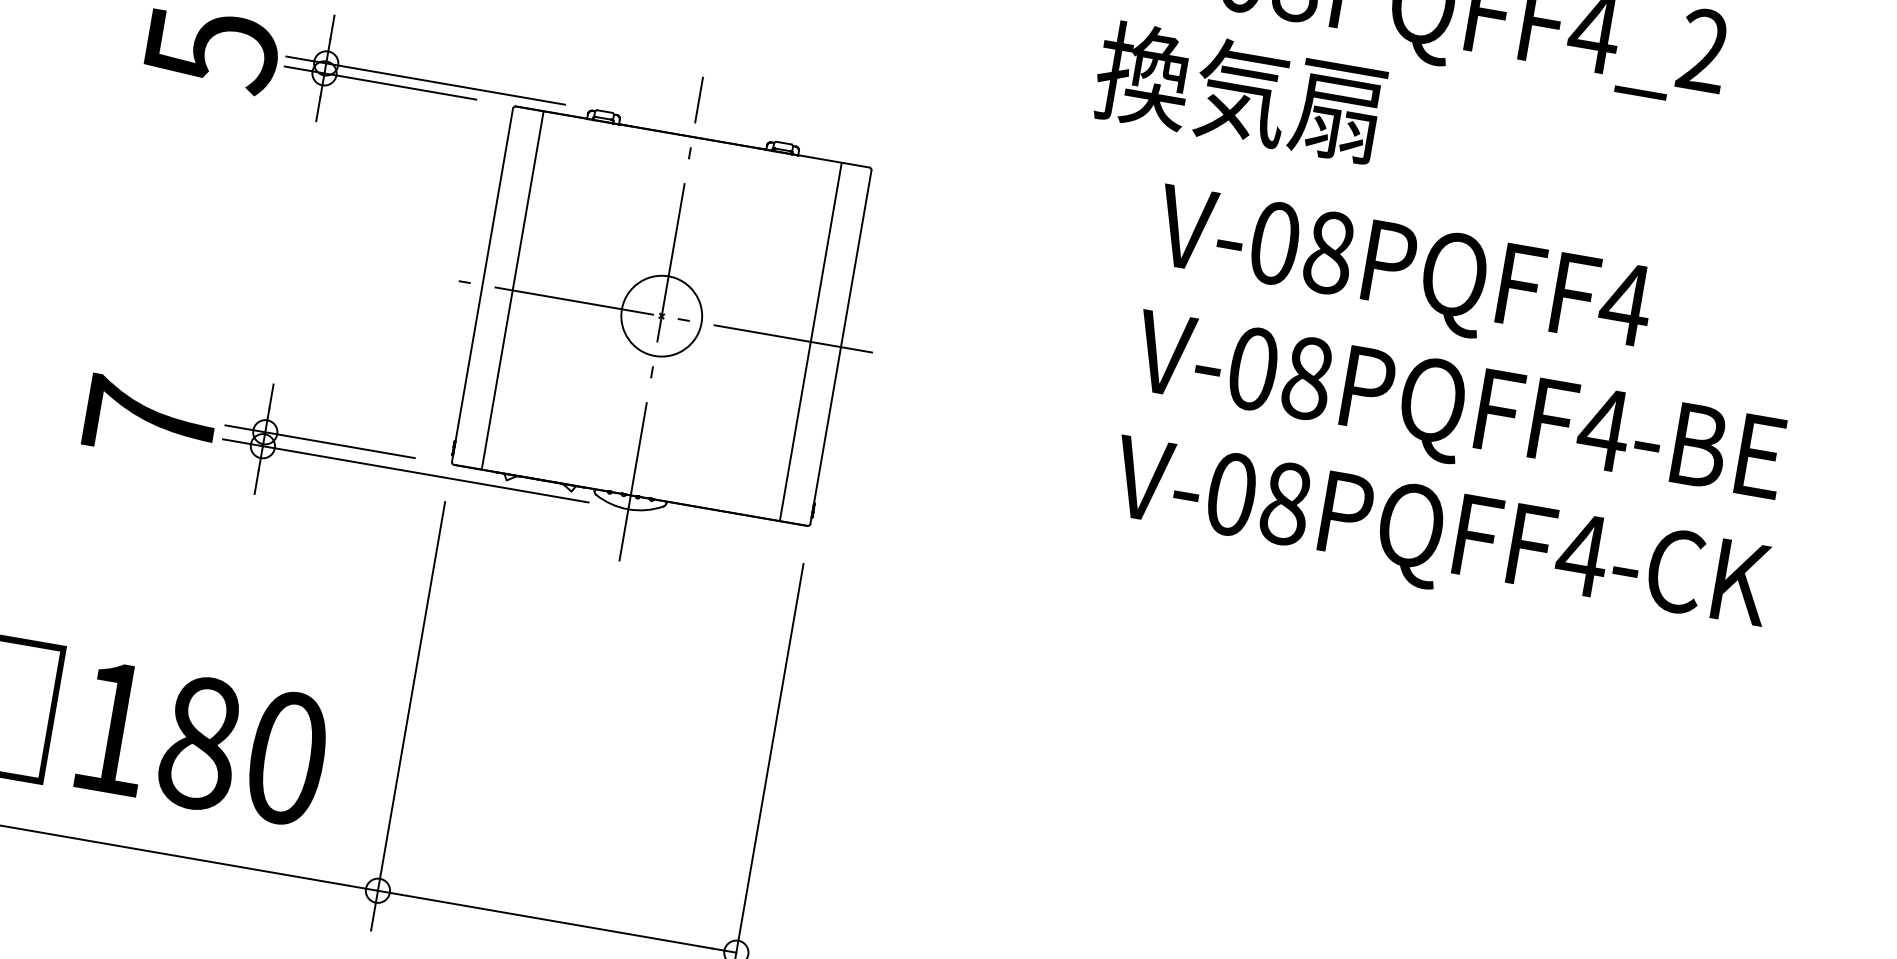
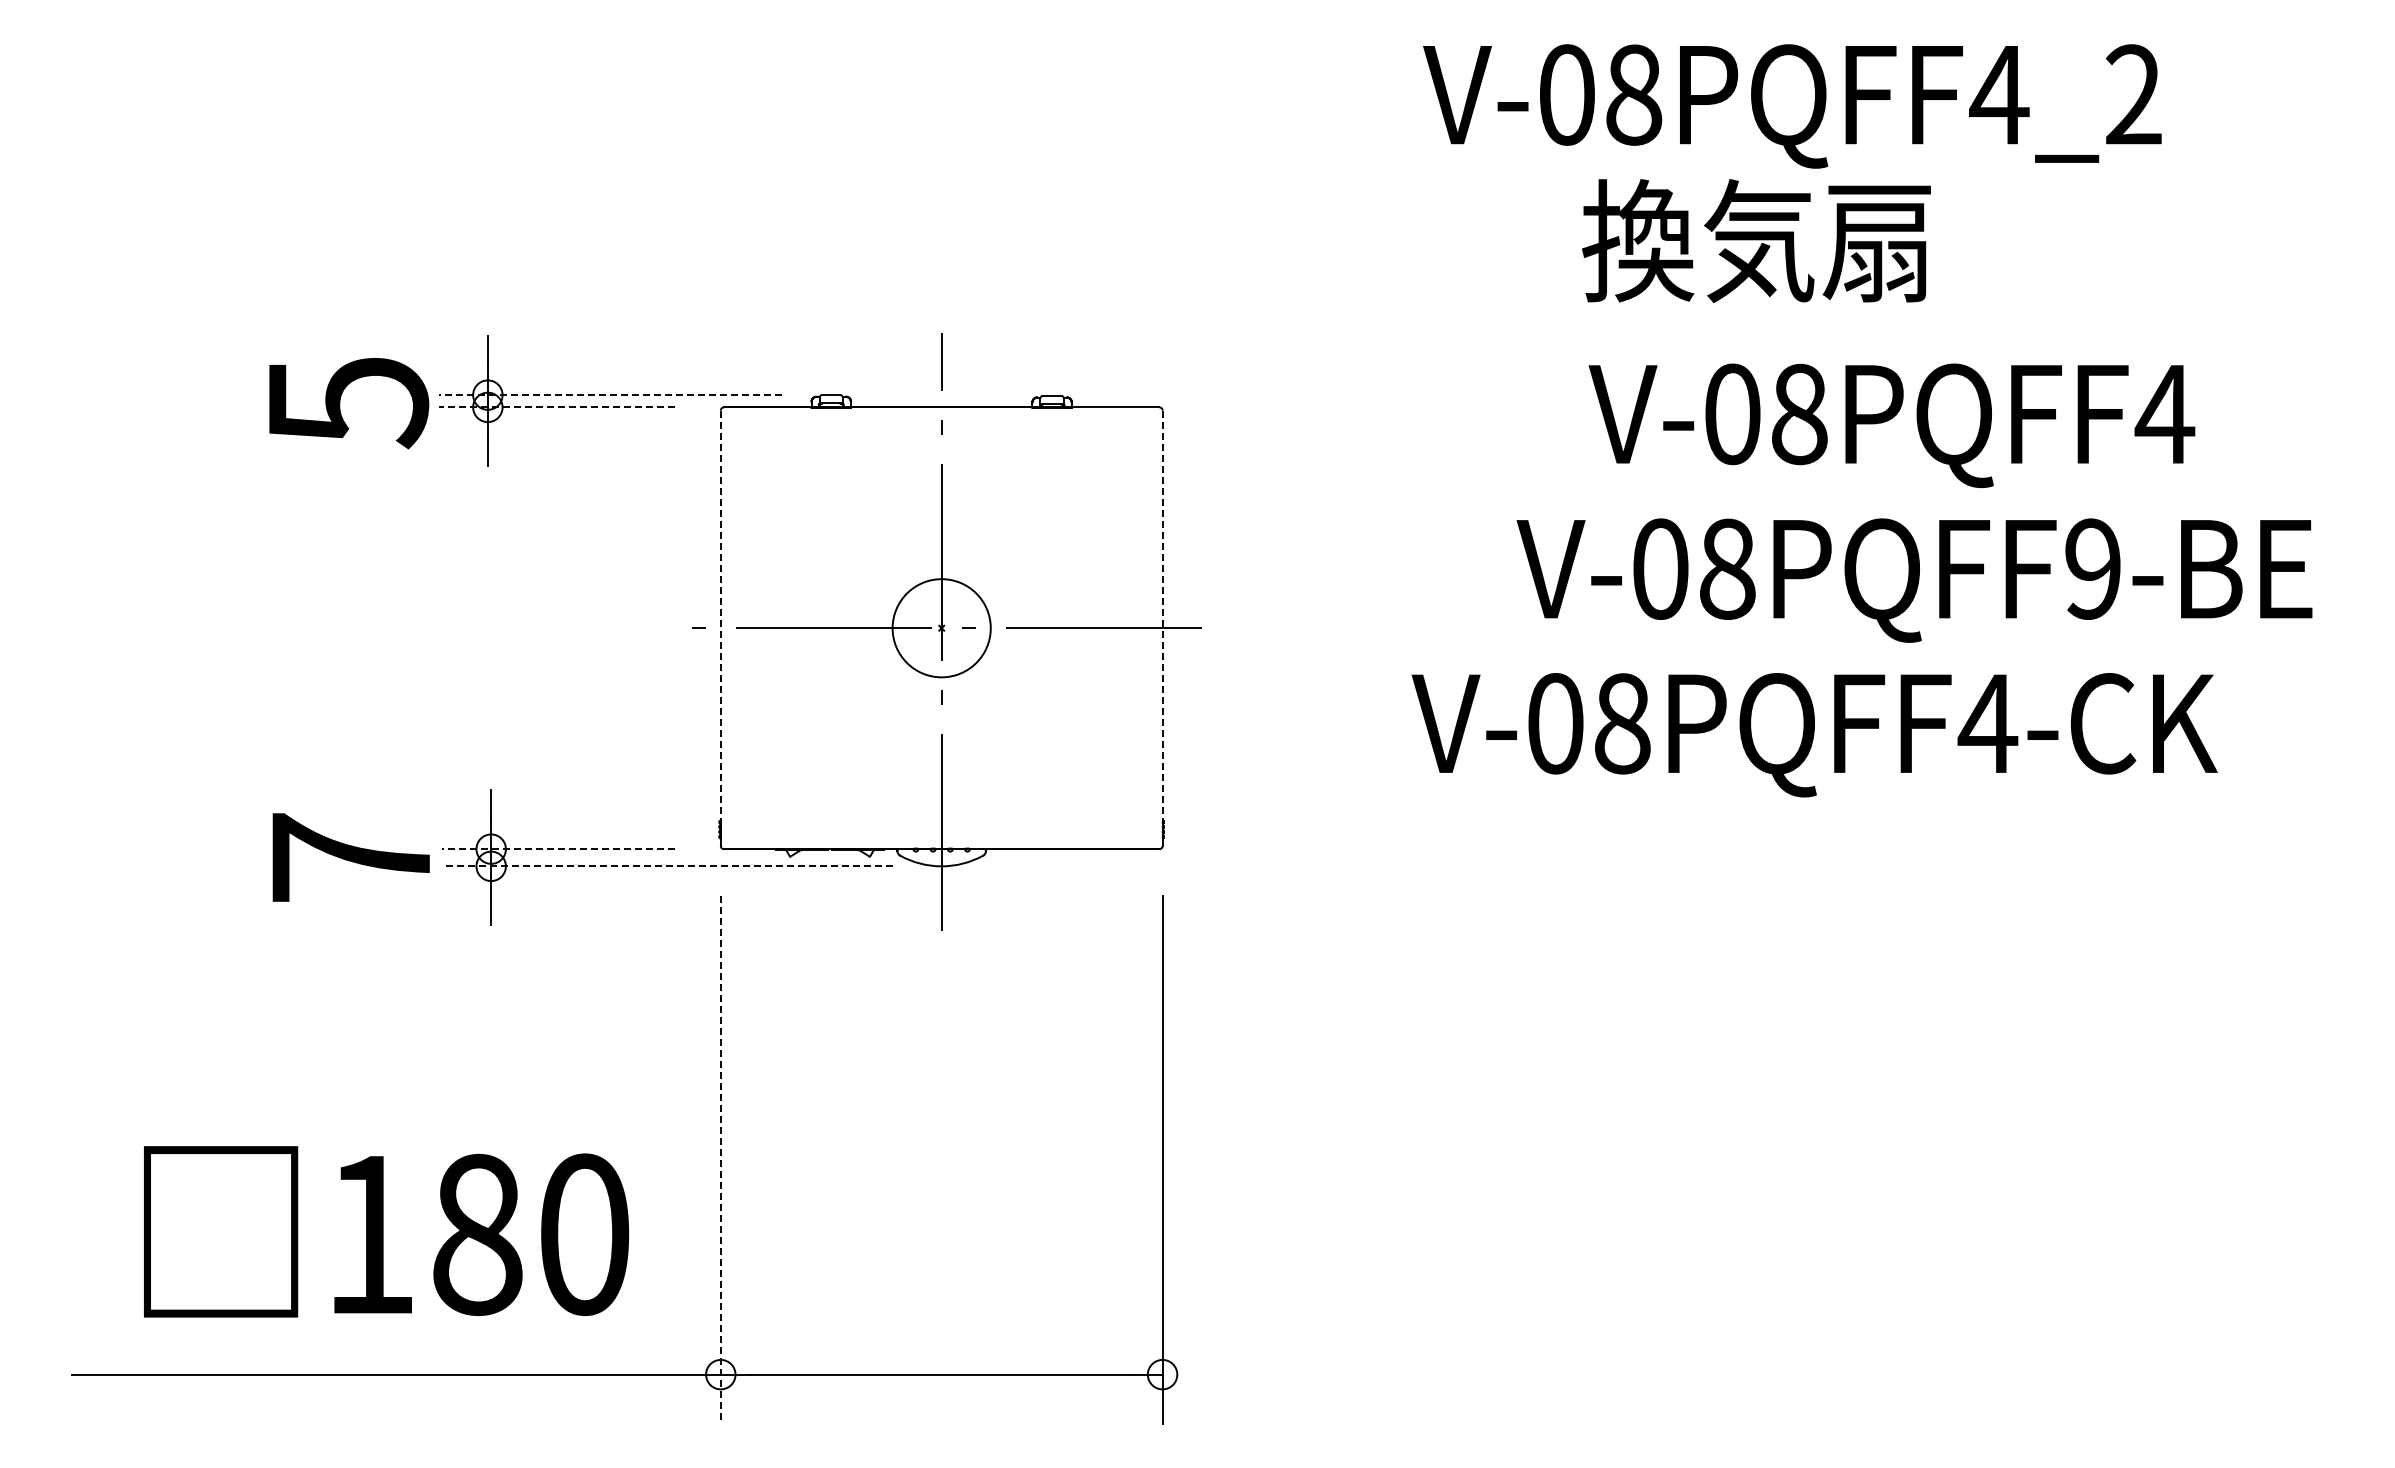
line: (425, 80) -> (610, 395), solid -> dashed
line: (380, 83) -> (556, 407), solid -> dashed
text: (1239, 92) -> (1756, 241), moved
text: (1402, 274) -> (1891, 425), moved
line: (483, 275) -> (720, 616), solid -> dashed
line: (512, 290) -> (757, 628), removed
line: (842, 337) -> (1162, 616), solid -> dashed
line: (810, 342) -> (1125, 628), removed
text: (1603, 428) -> (2092, 568), V-08PQFF4-BE -> V-08PQFF9-BE
line: (319, 441) -> (558, 849), solid -> dashed
line: (405, 470) -> (666, 866), solid -> dashed
text: (1440, 540) -> (1814, 735), moved
line: (407, 716) -> (720, 1160), solid -> dashed

